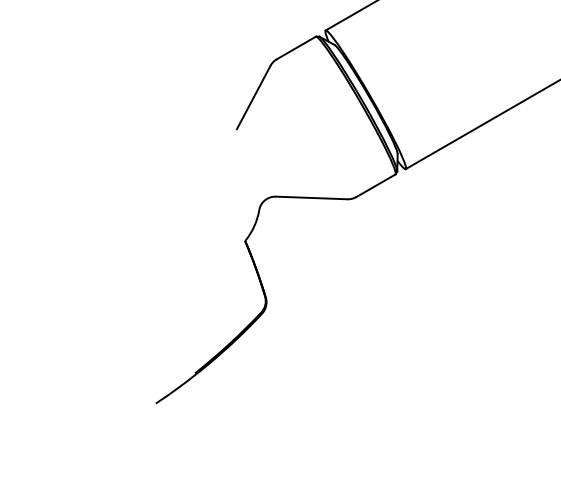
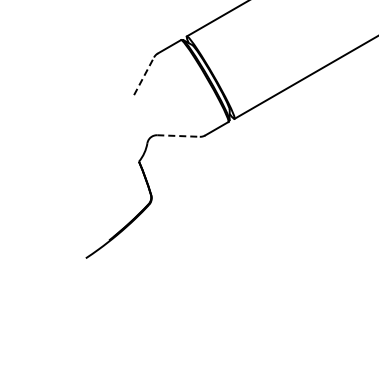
line: (254, 96) -> (144, 75), solid -> dashed
line: (313, 198) -> (179, 136), solid -> dashed

